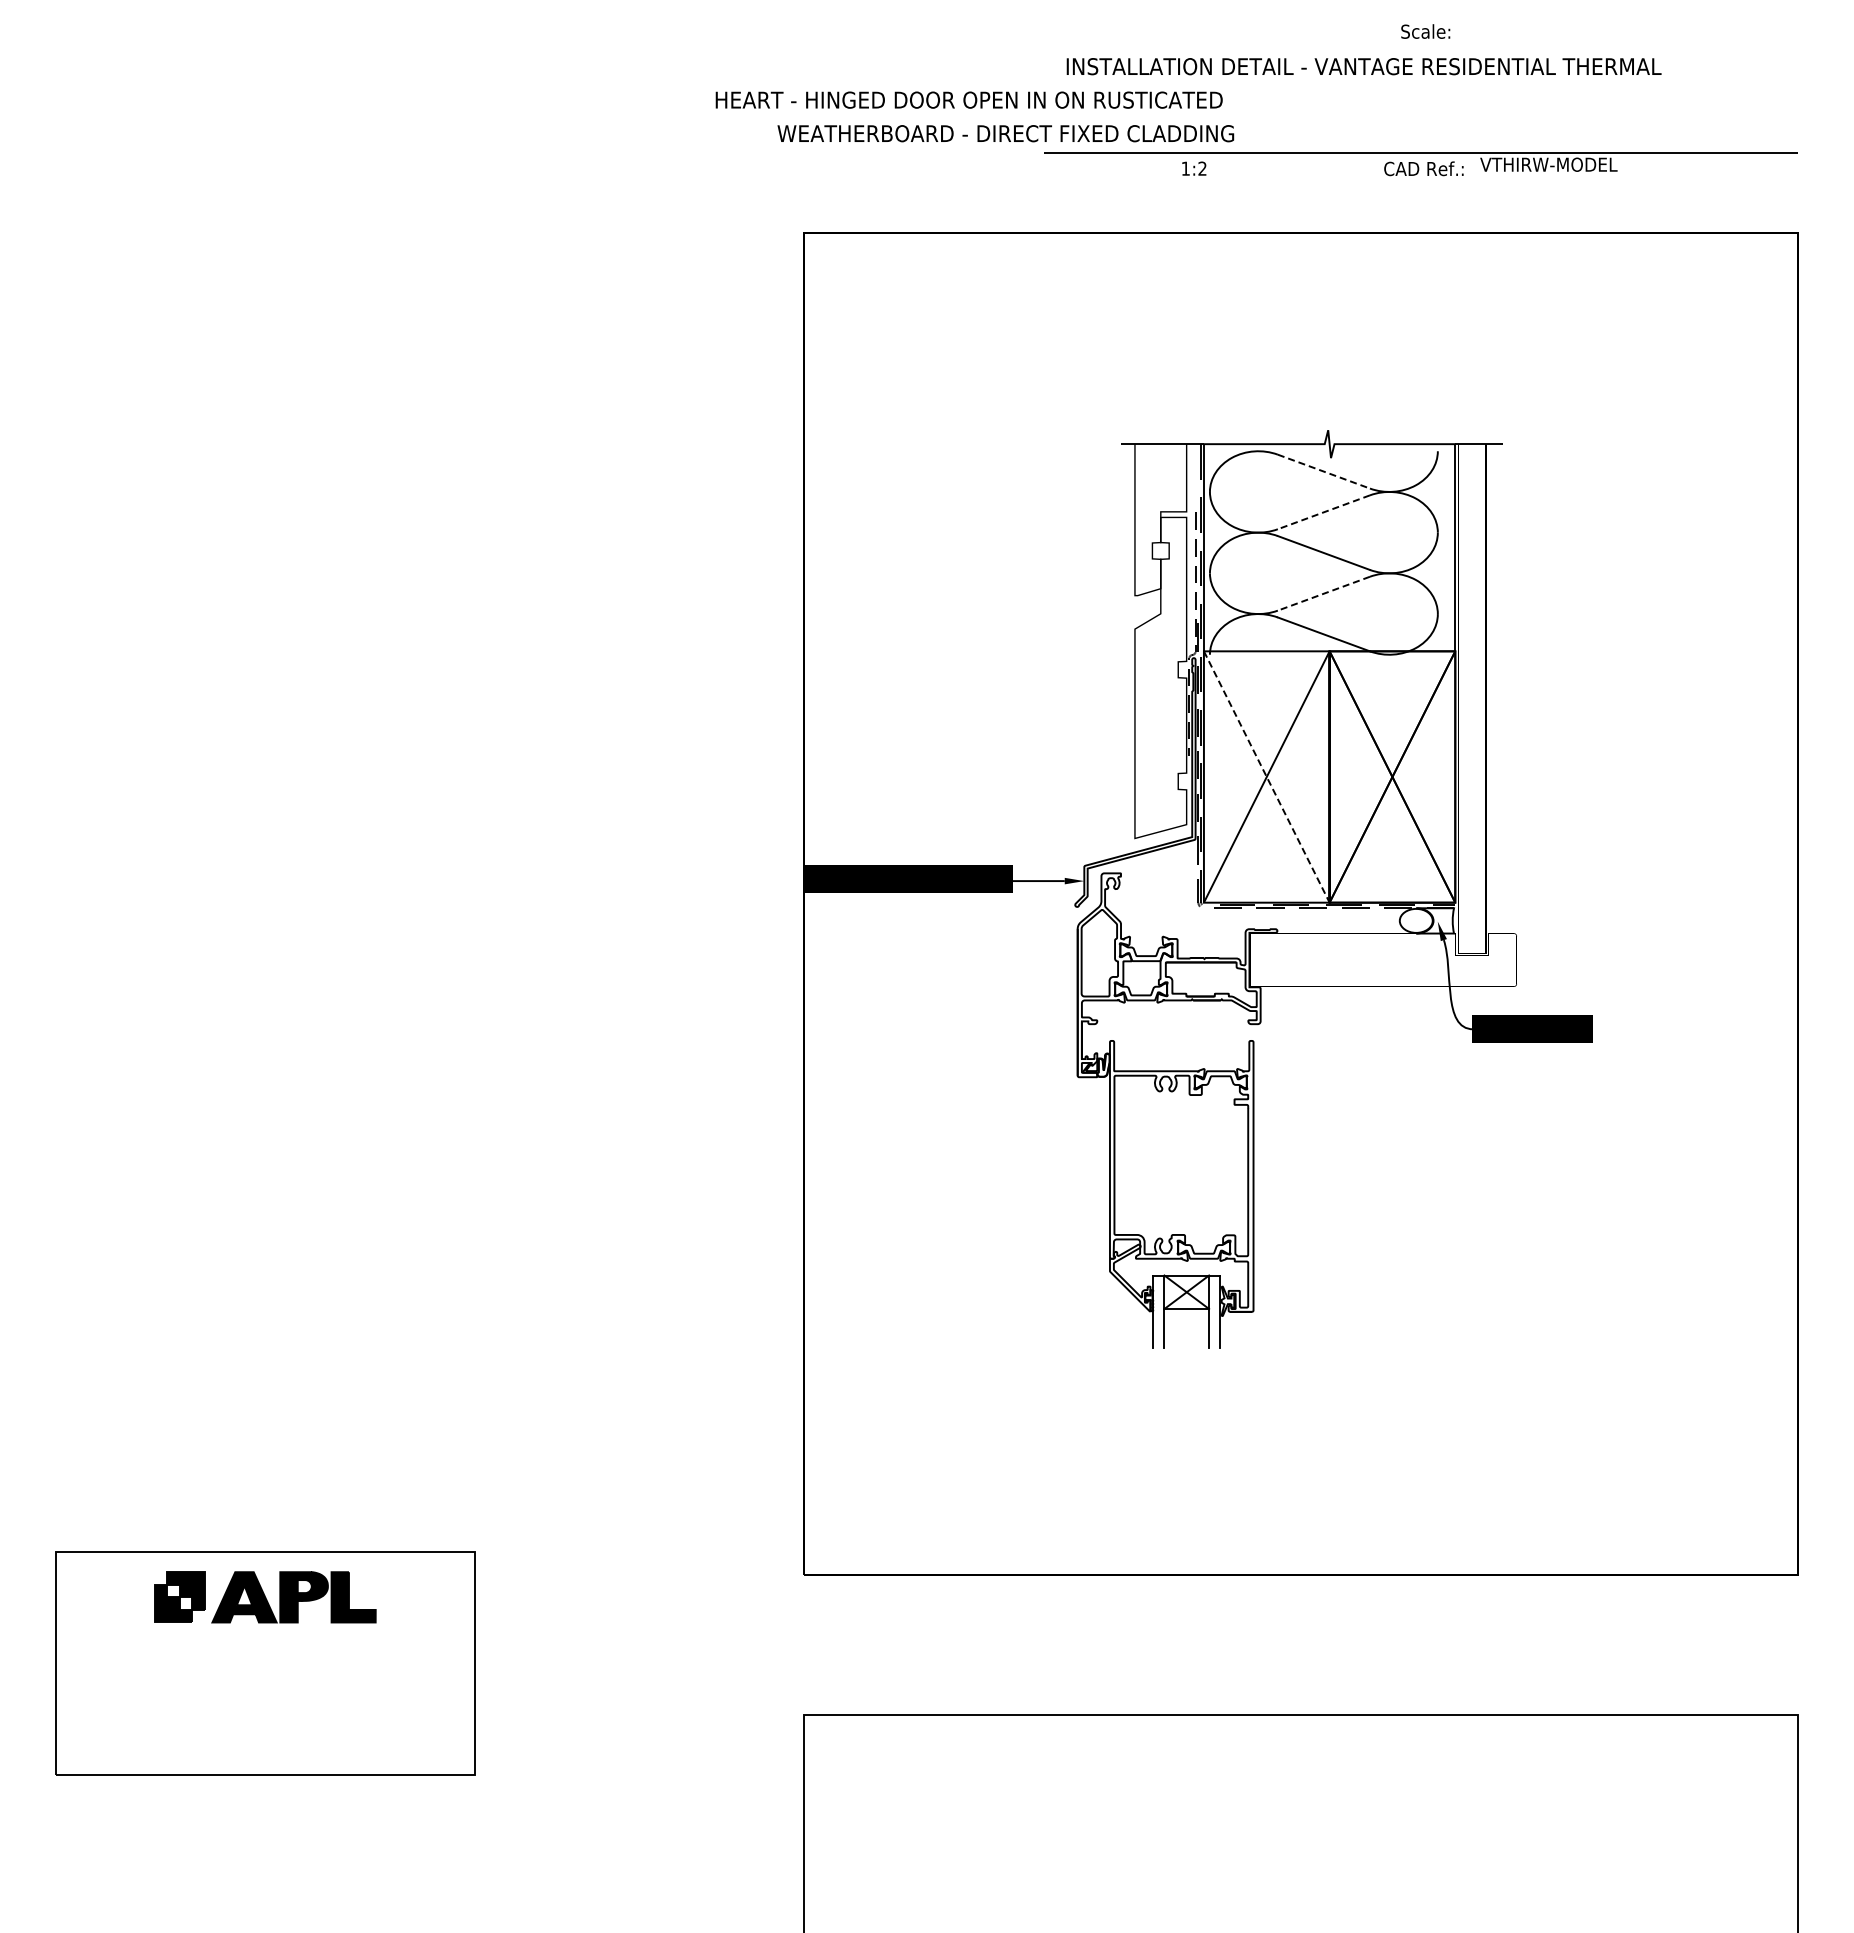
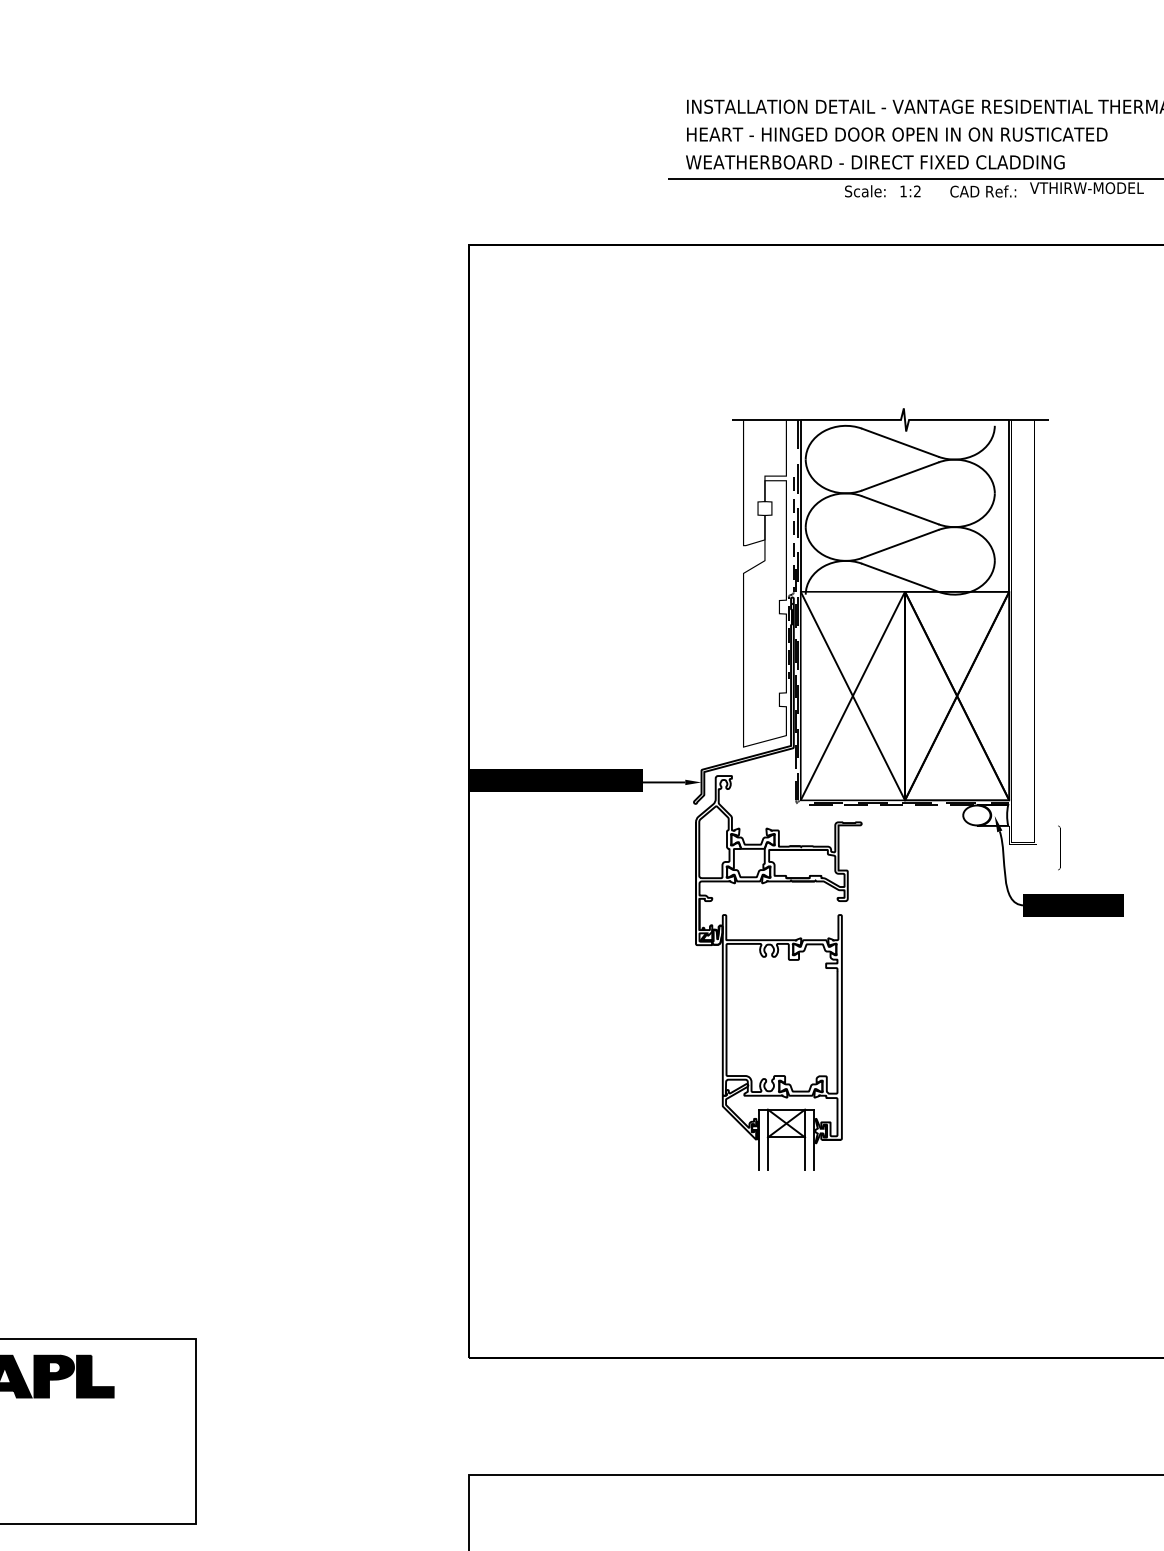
text: (1425, 31) -> (865, 191), moved
text: (968, 99) -> (896, 134), moved
text: (1005, 133) -> (875, 162), moved
text: (1194, 168) -> (910, 191), moved
line: (1324, 471) -> (900, 442), dashed -> solid
line: (1323, 512) -> (899, 476), dashed -> solid
line: (1323, 593) -> (899, 543), dashed -> solid
line: (1266, 777) -> (852, 696), dashed -> solid

